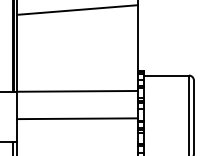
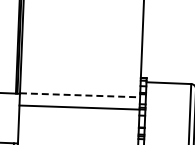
line: (77, 9) -> (83, 14), removed
line: (77, 91) -> (80, 95), solid -> dashed
line: (77, 118) -> (79, 107), moved

